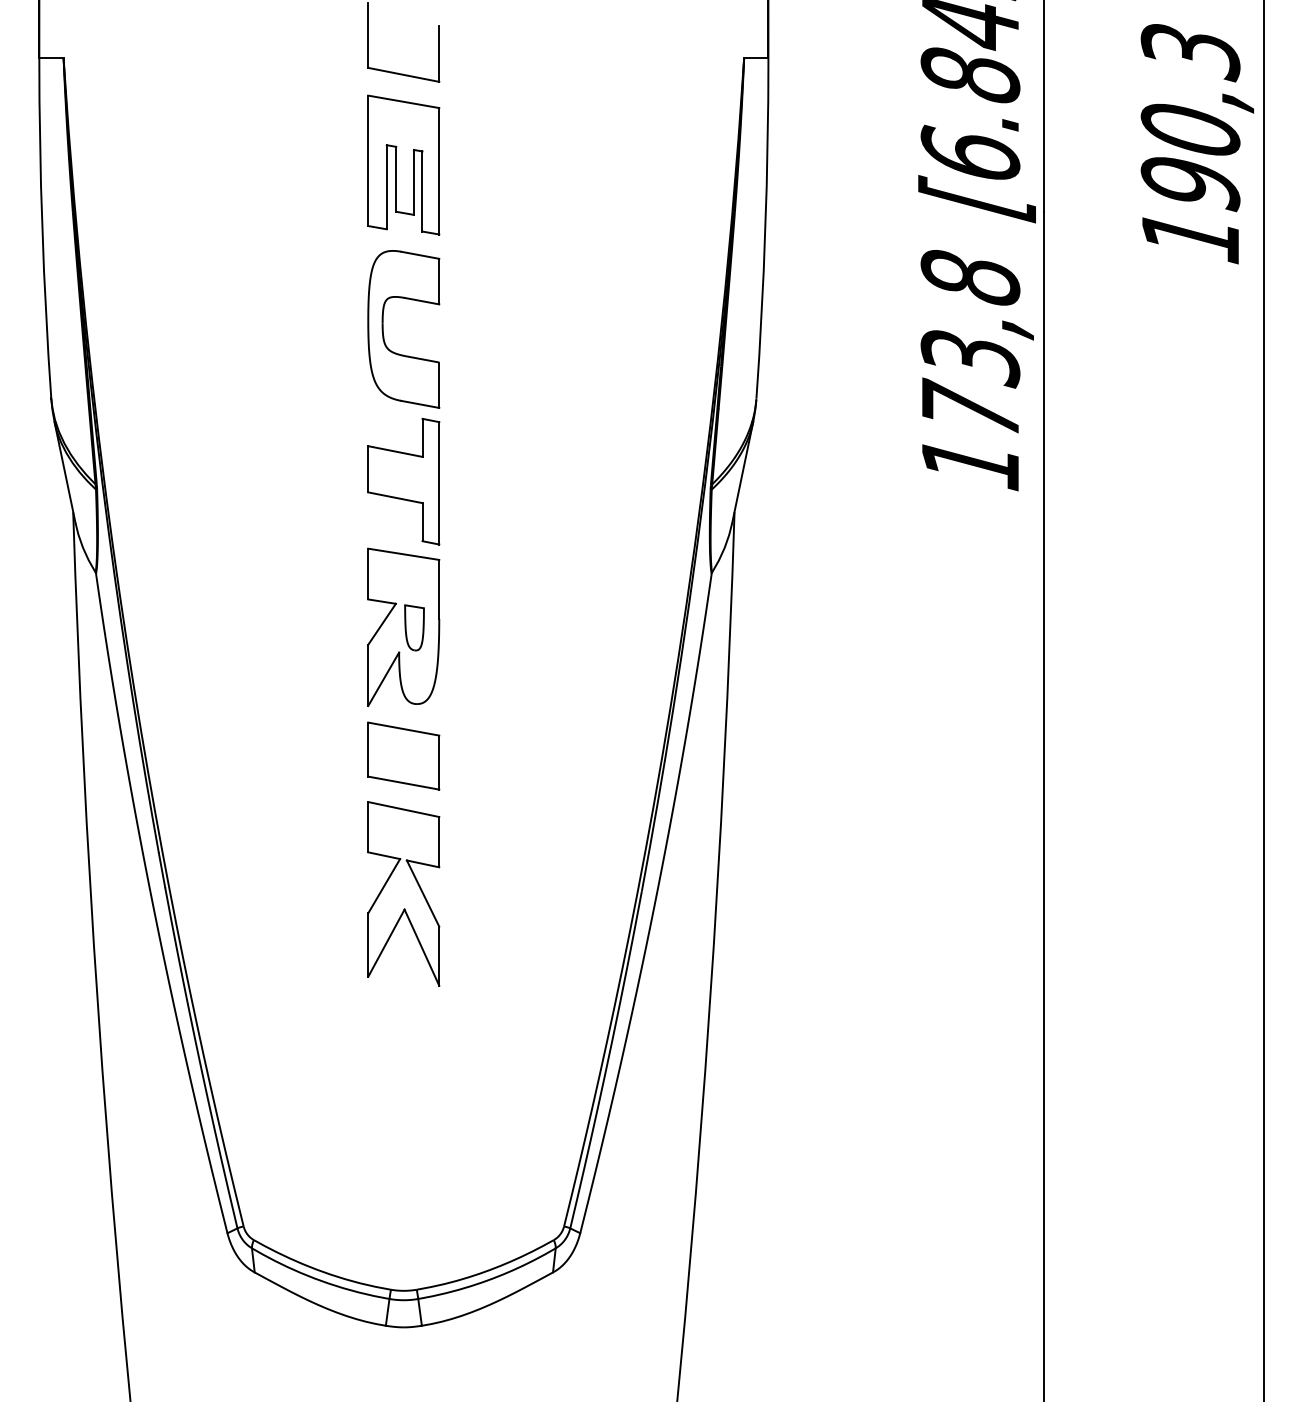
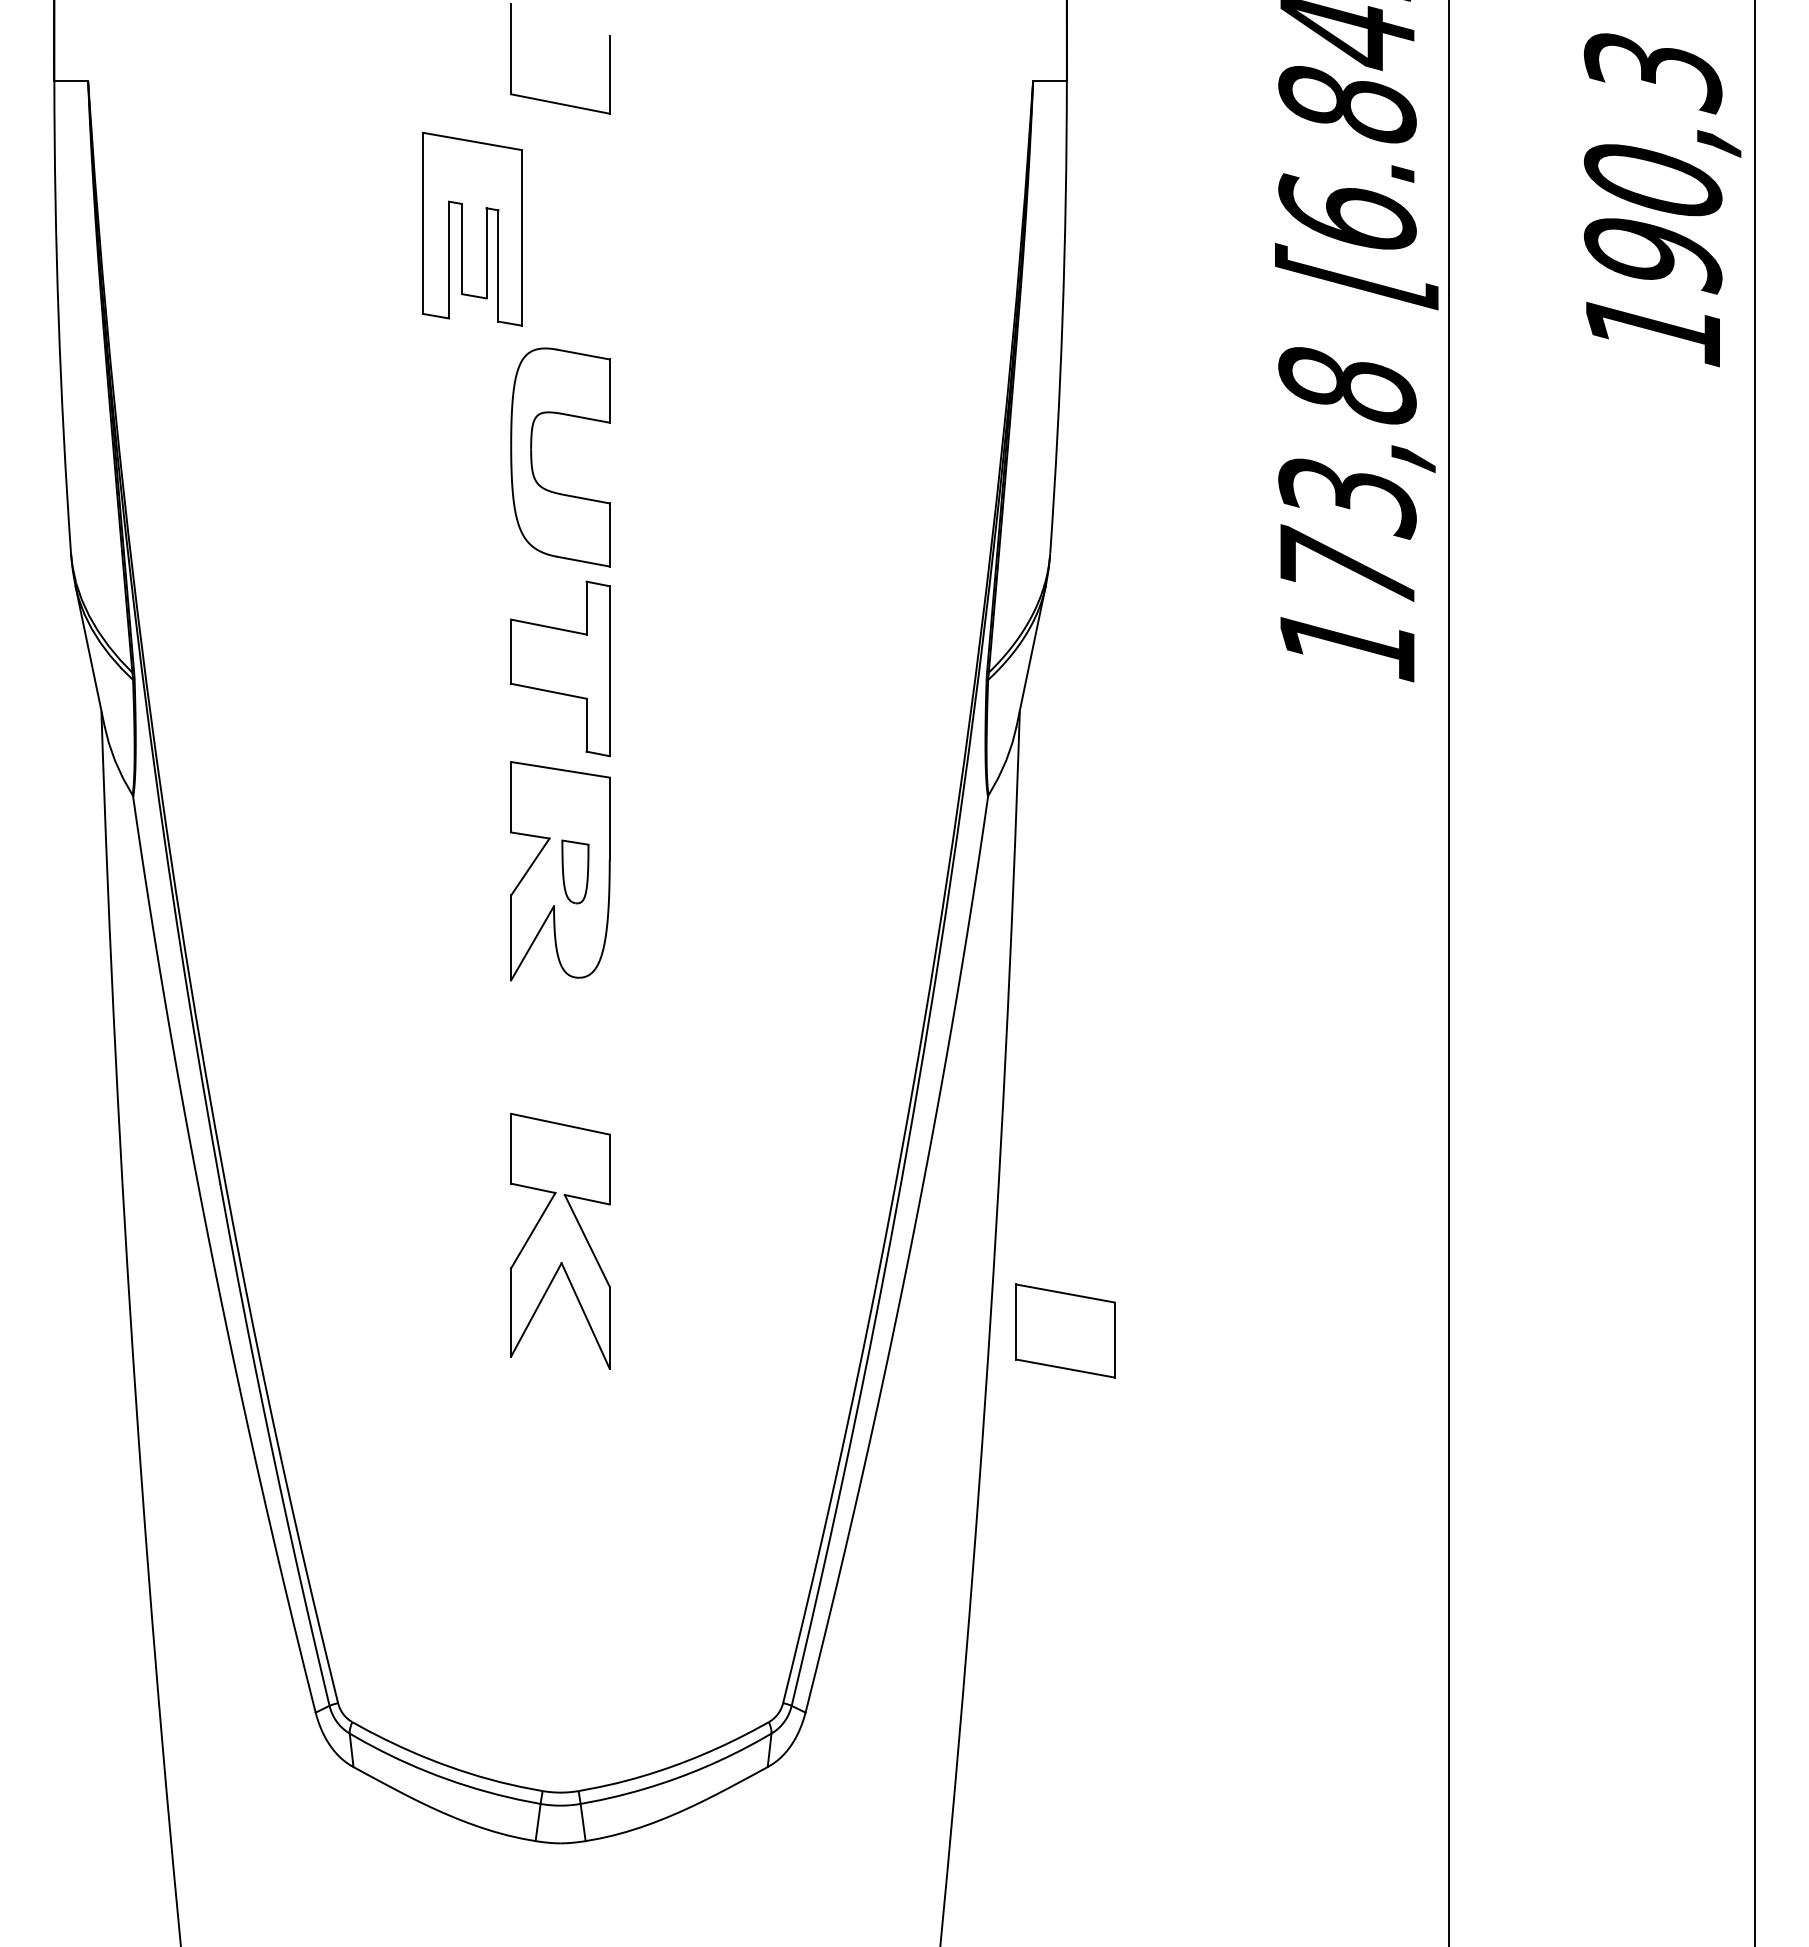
part: (403, 164) -> (472, 228), moved
part: (403, 755) -> (1065, 1330), moved

